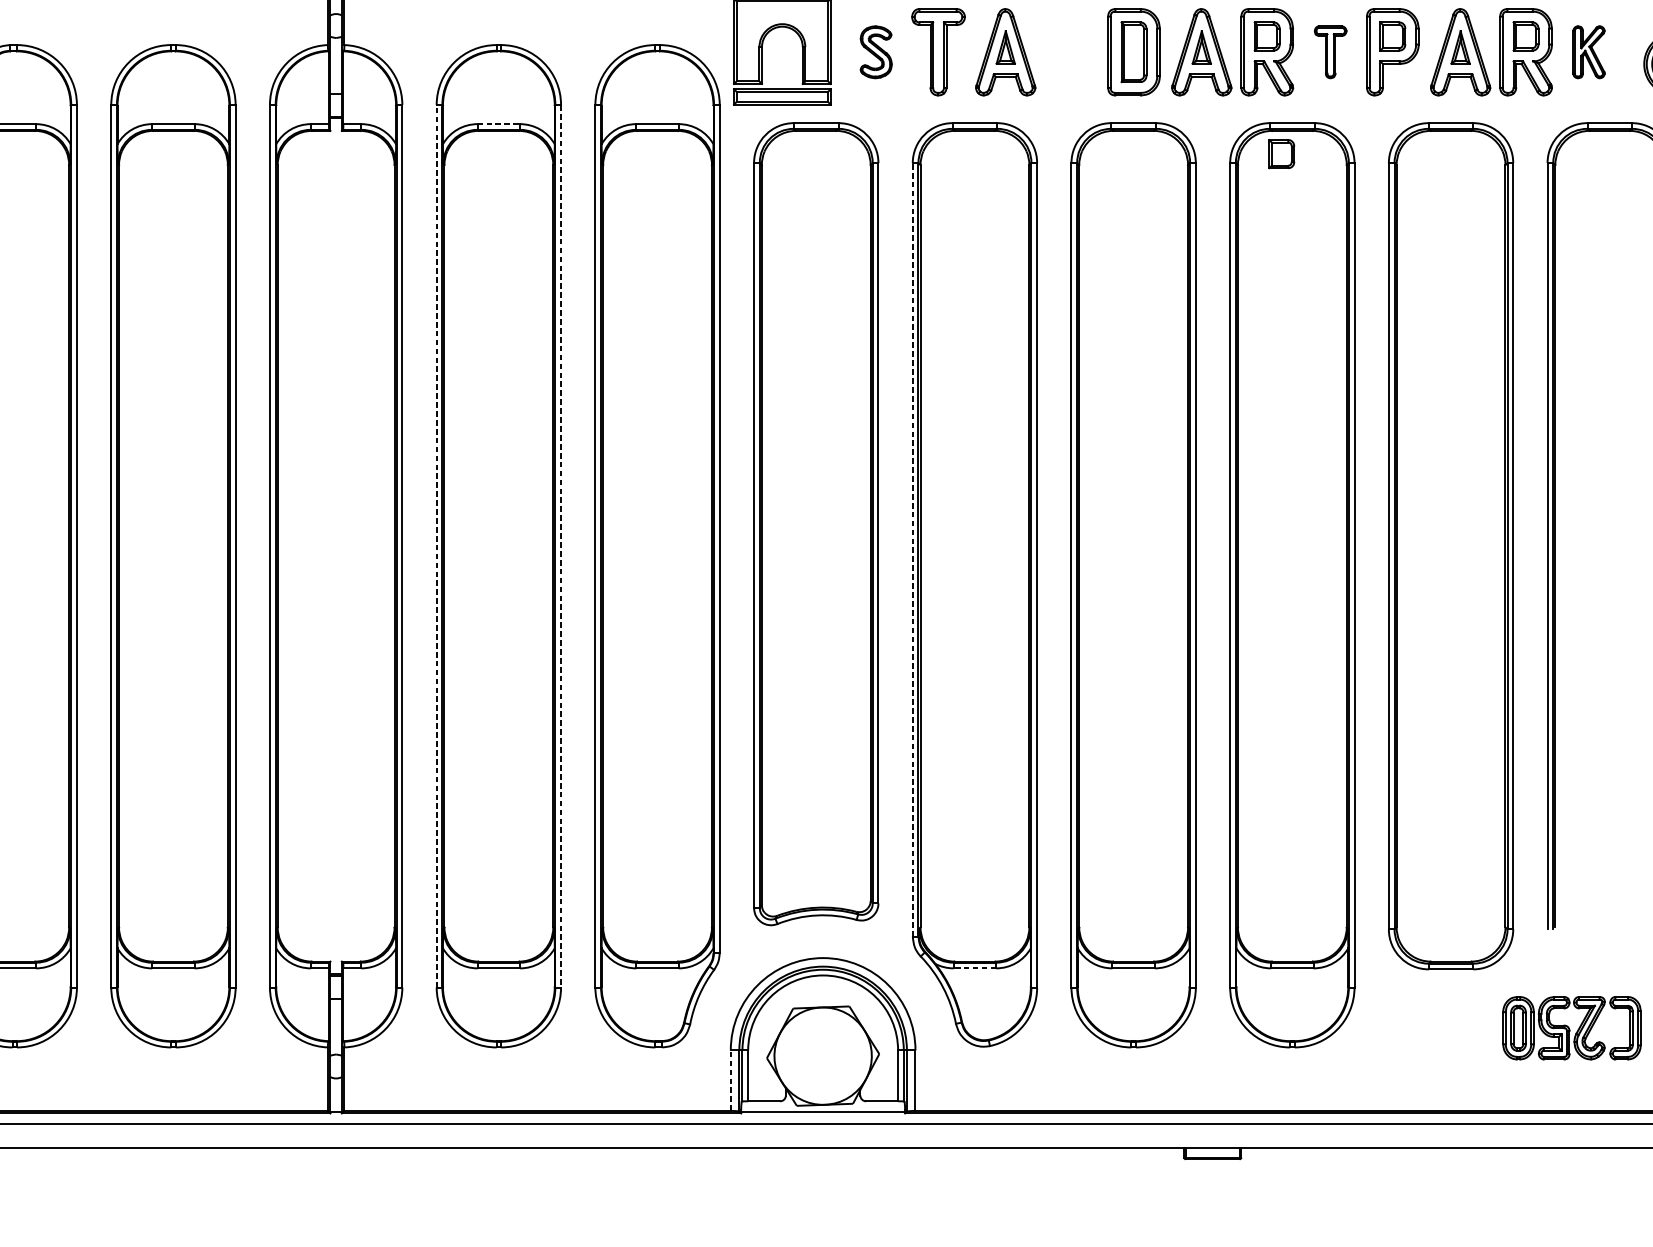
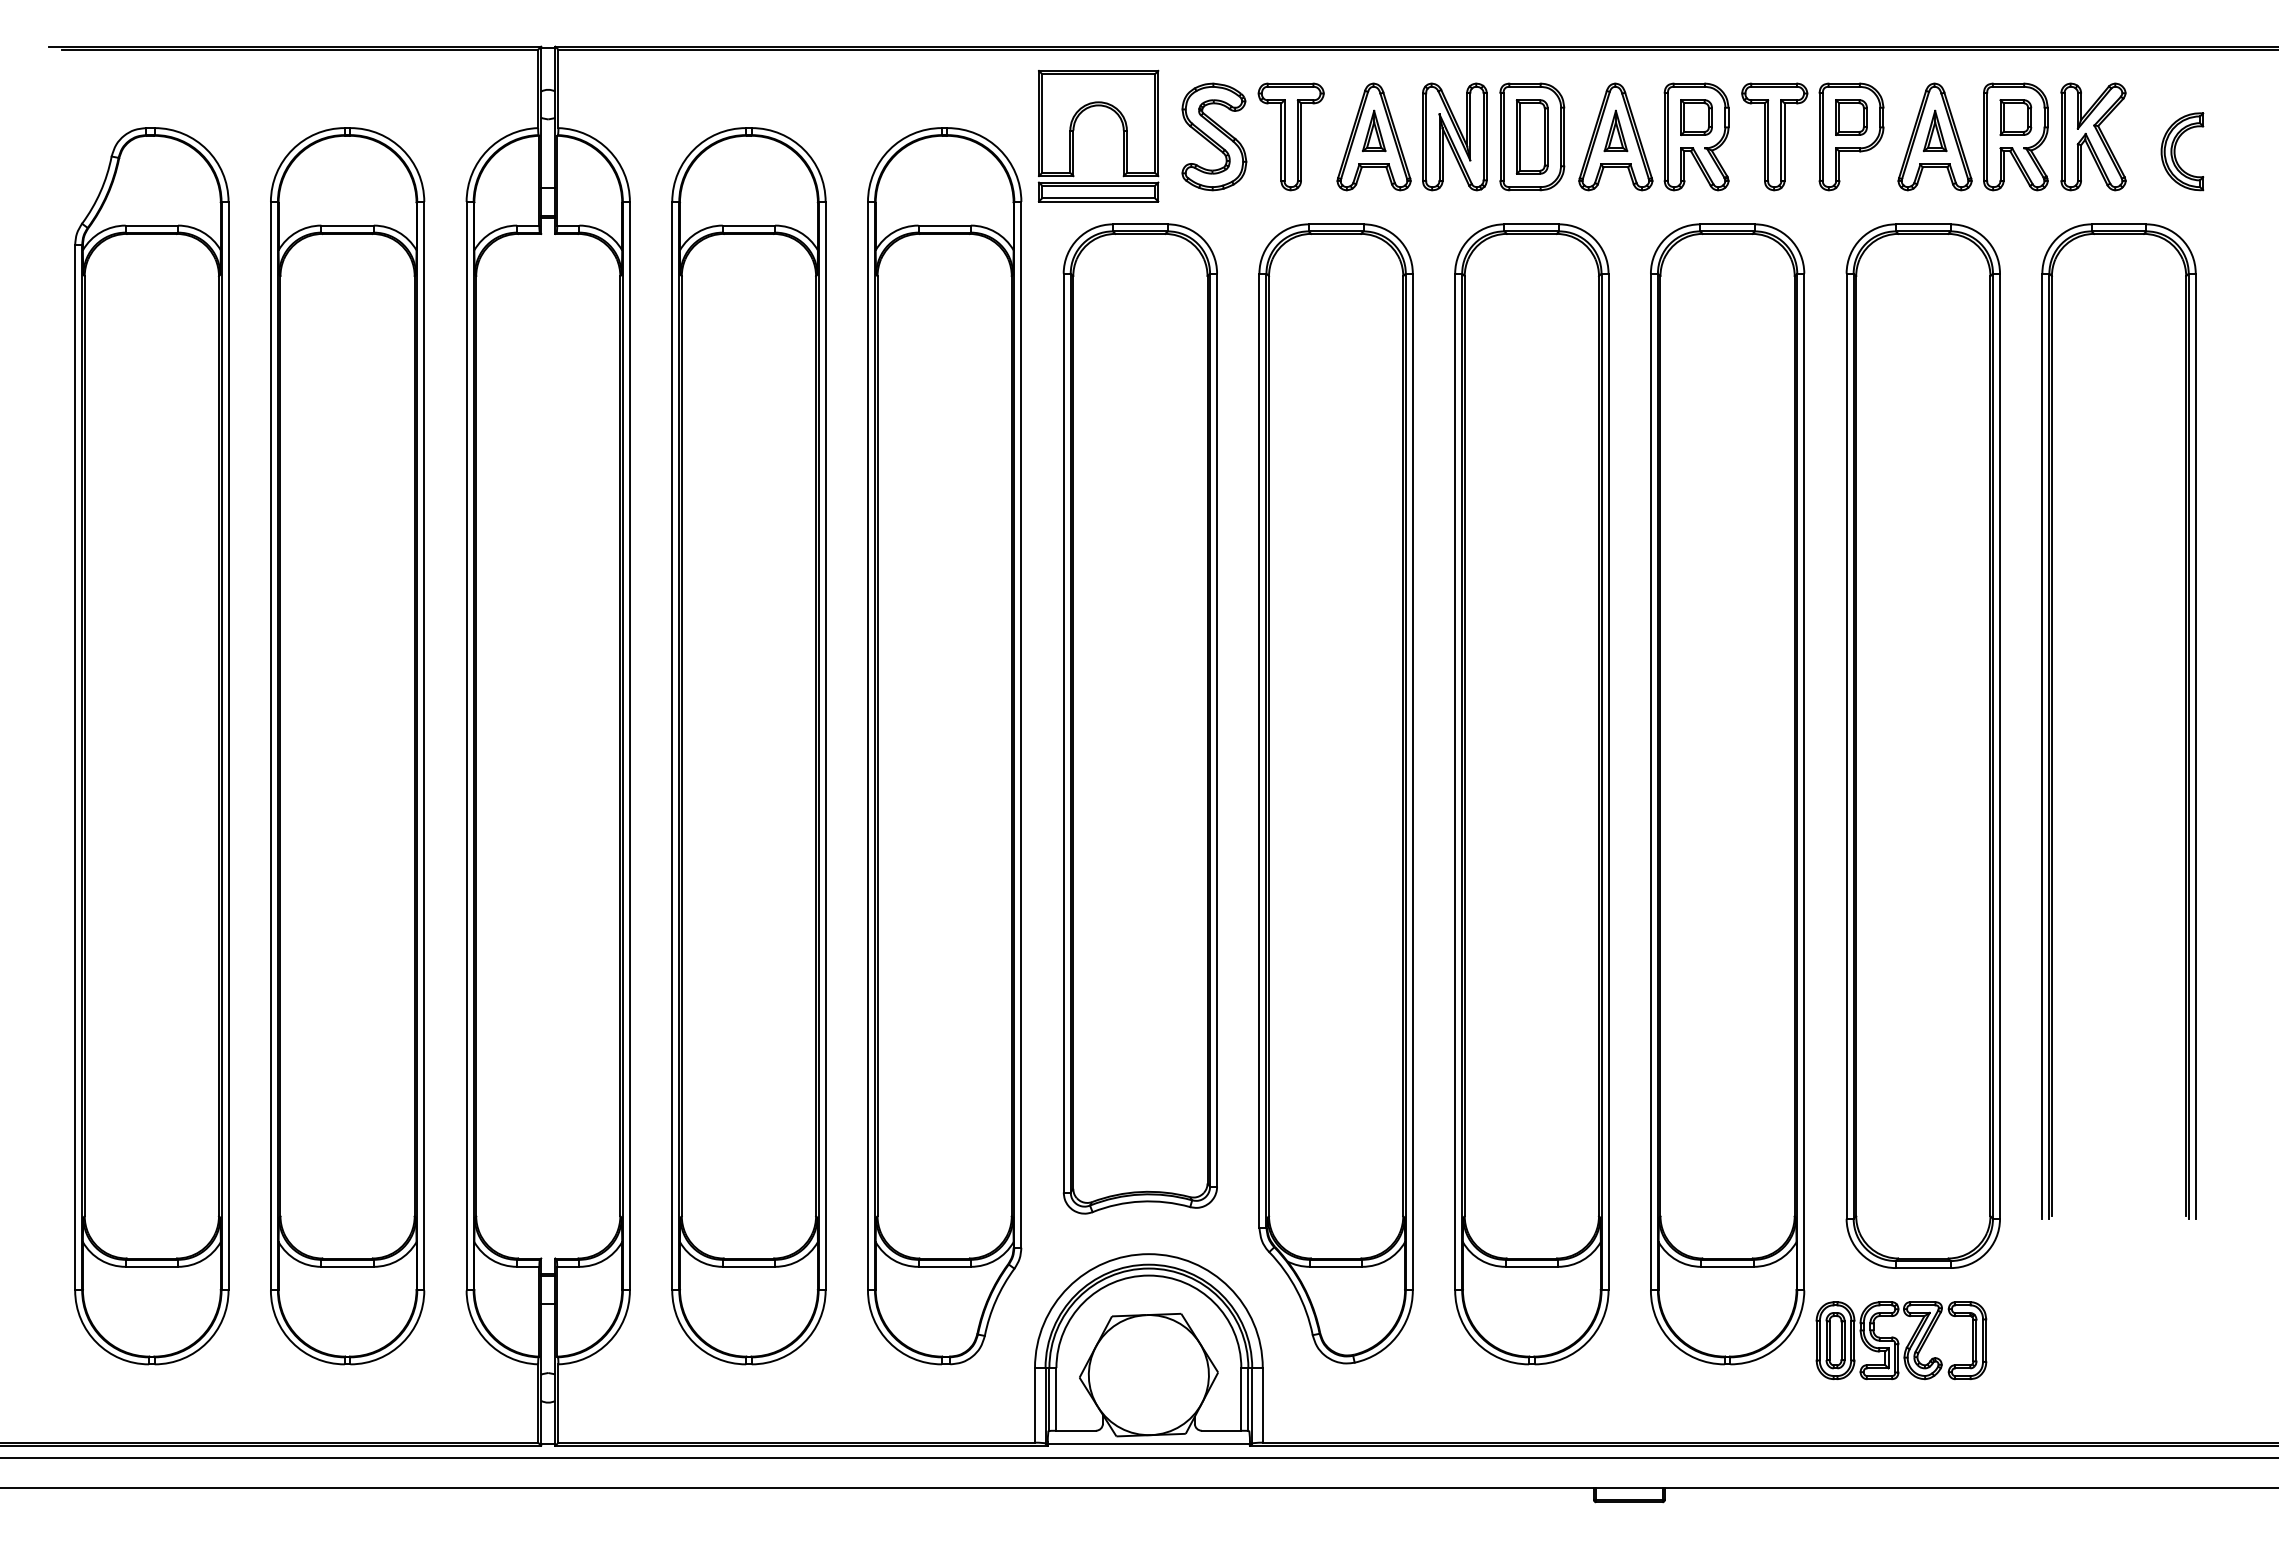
part: (876, 51) -> (1214, 136), size x1.67
part: (1070, 51) -> (1454, 136), added
part: (1330, 51) -> (1774, 136), size x1.67
part: (1589, 51) -> (2093, 136), size x1.67
line: (499, 124) -> (749, 225), dashed -> solid
part: (1281, 154) -> (1714, 262), removed
line: (436, 545) -> (672, 745), dashed -> solid
line: (560, 546) -> (825, 746), dashed -> solid
line: (912, 549) -> (1259, 750), dashed -> solid
line: (974, 968) -> (1335, 1266), dashed -> solid
part: (1572, 1028) -> (1901, 1340), moved
line: (731, 1079) -> (1035, 1404), dashed -> solid

